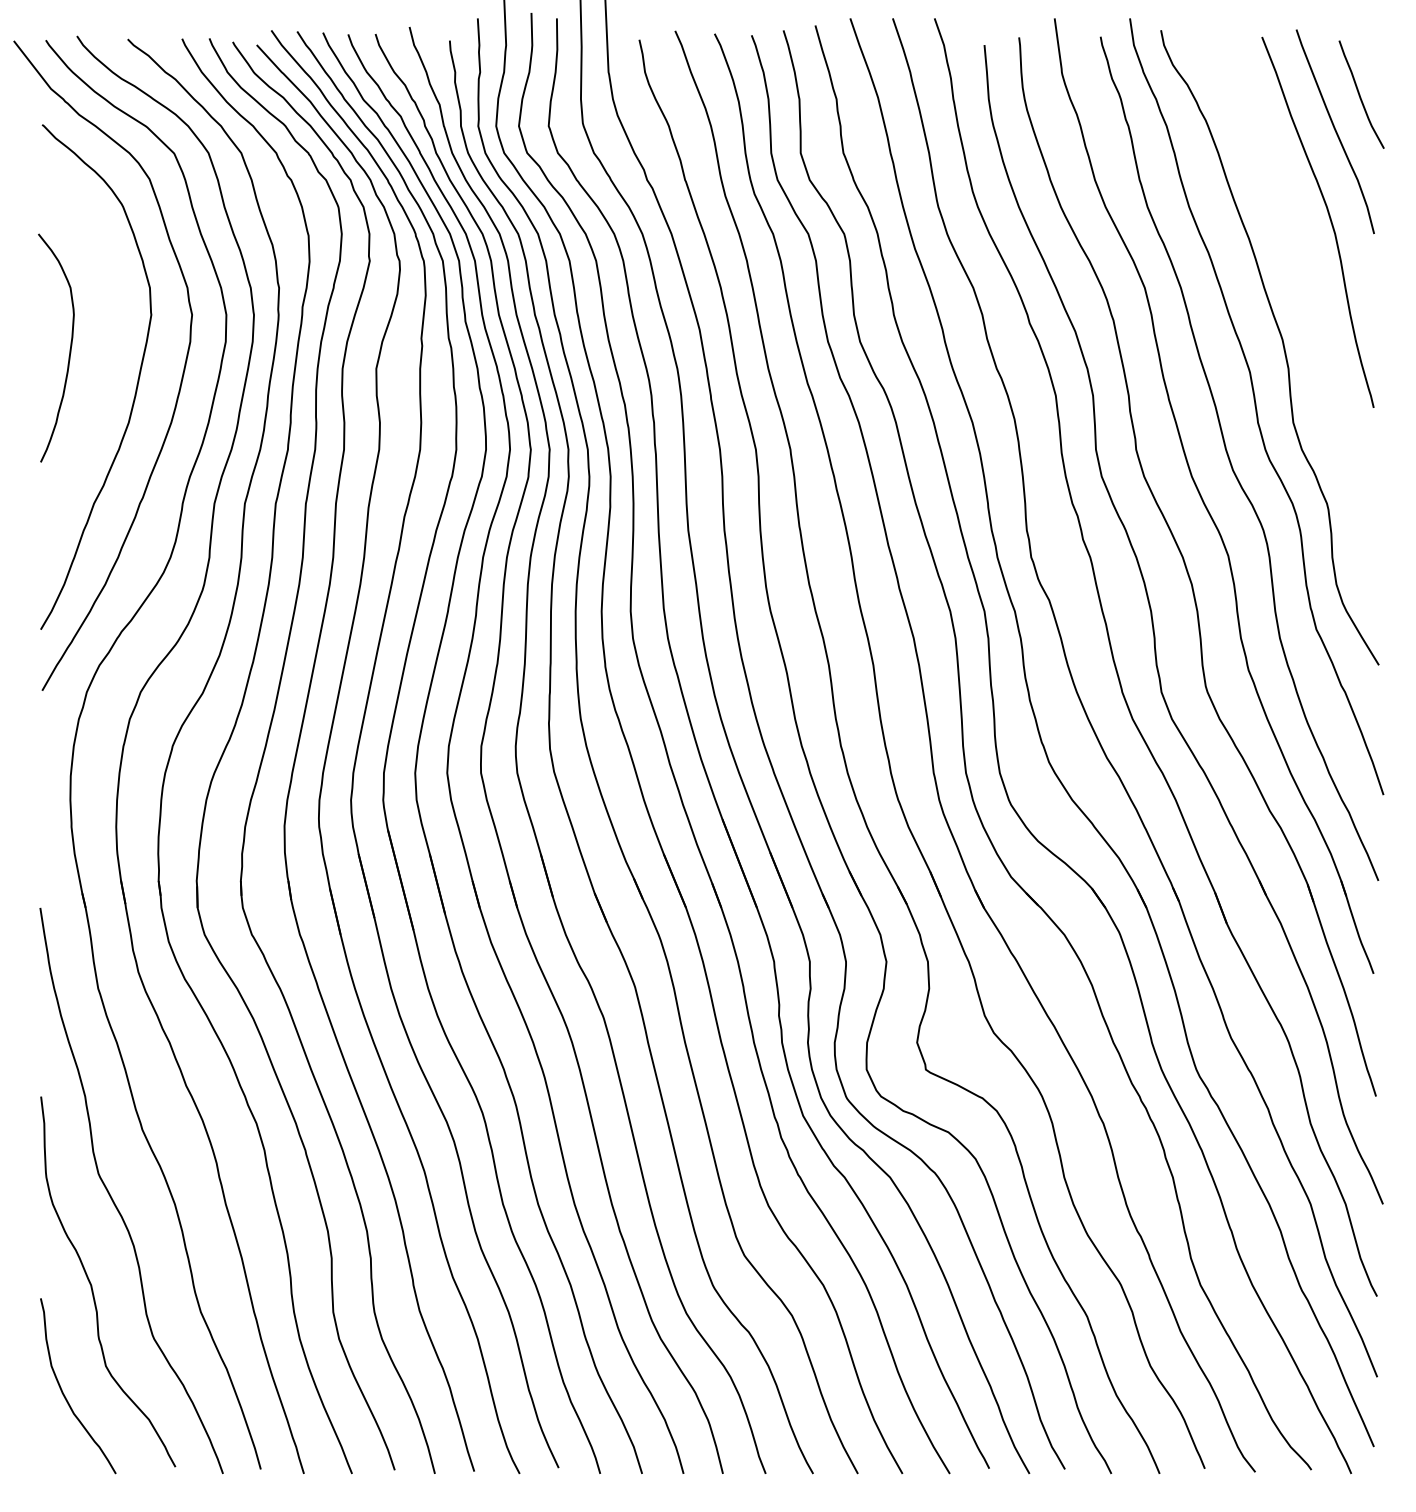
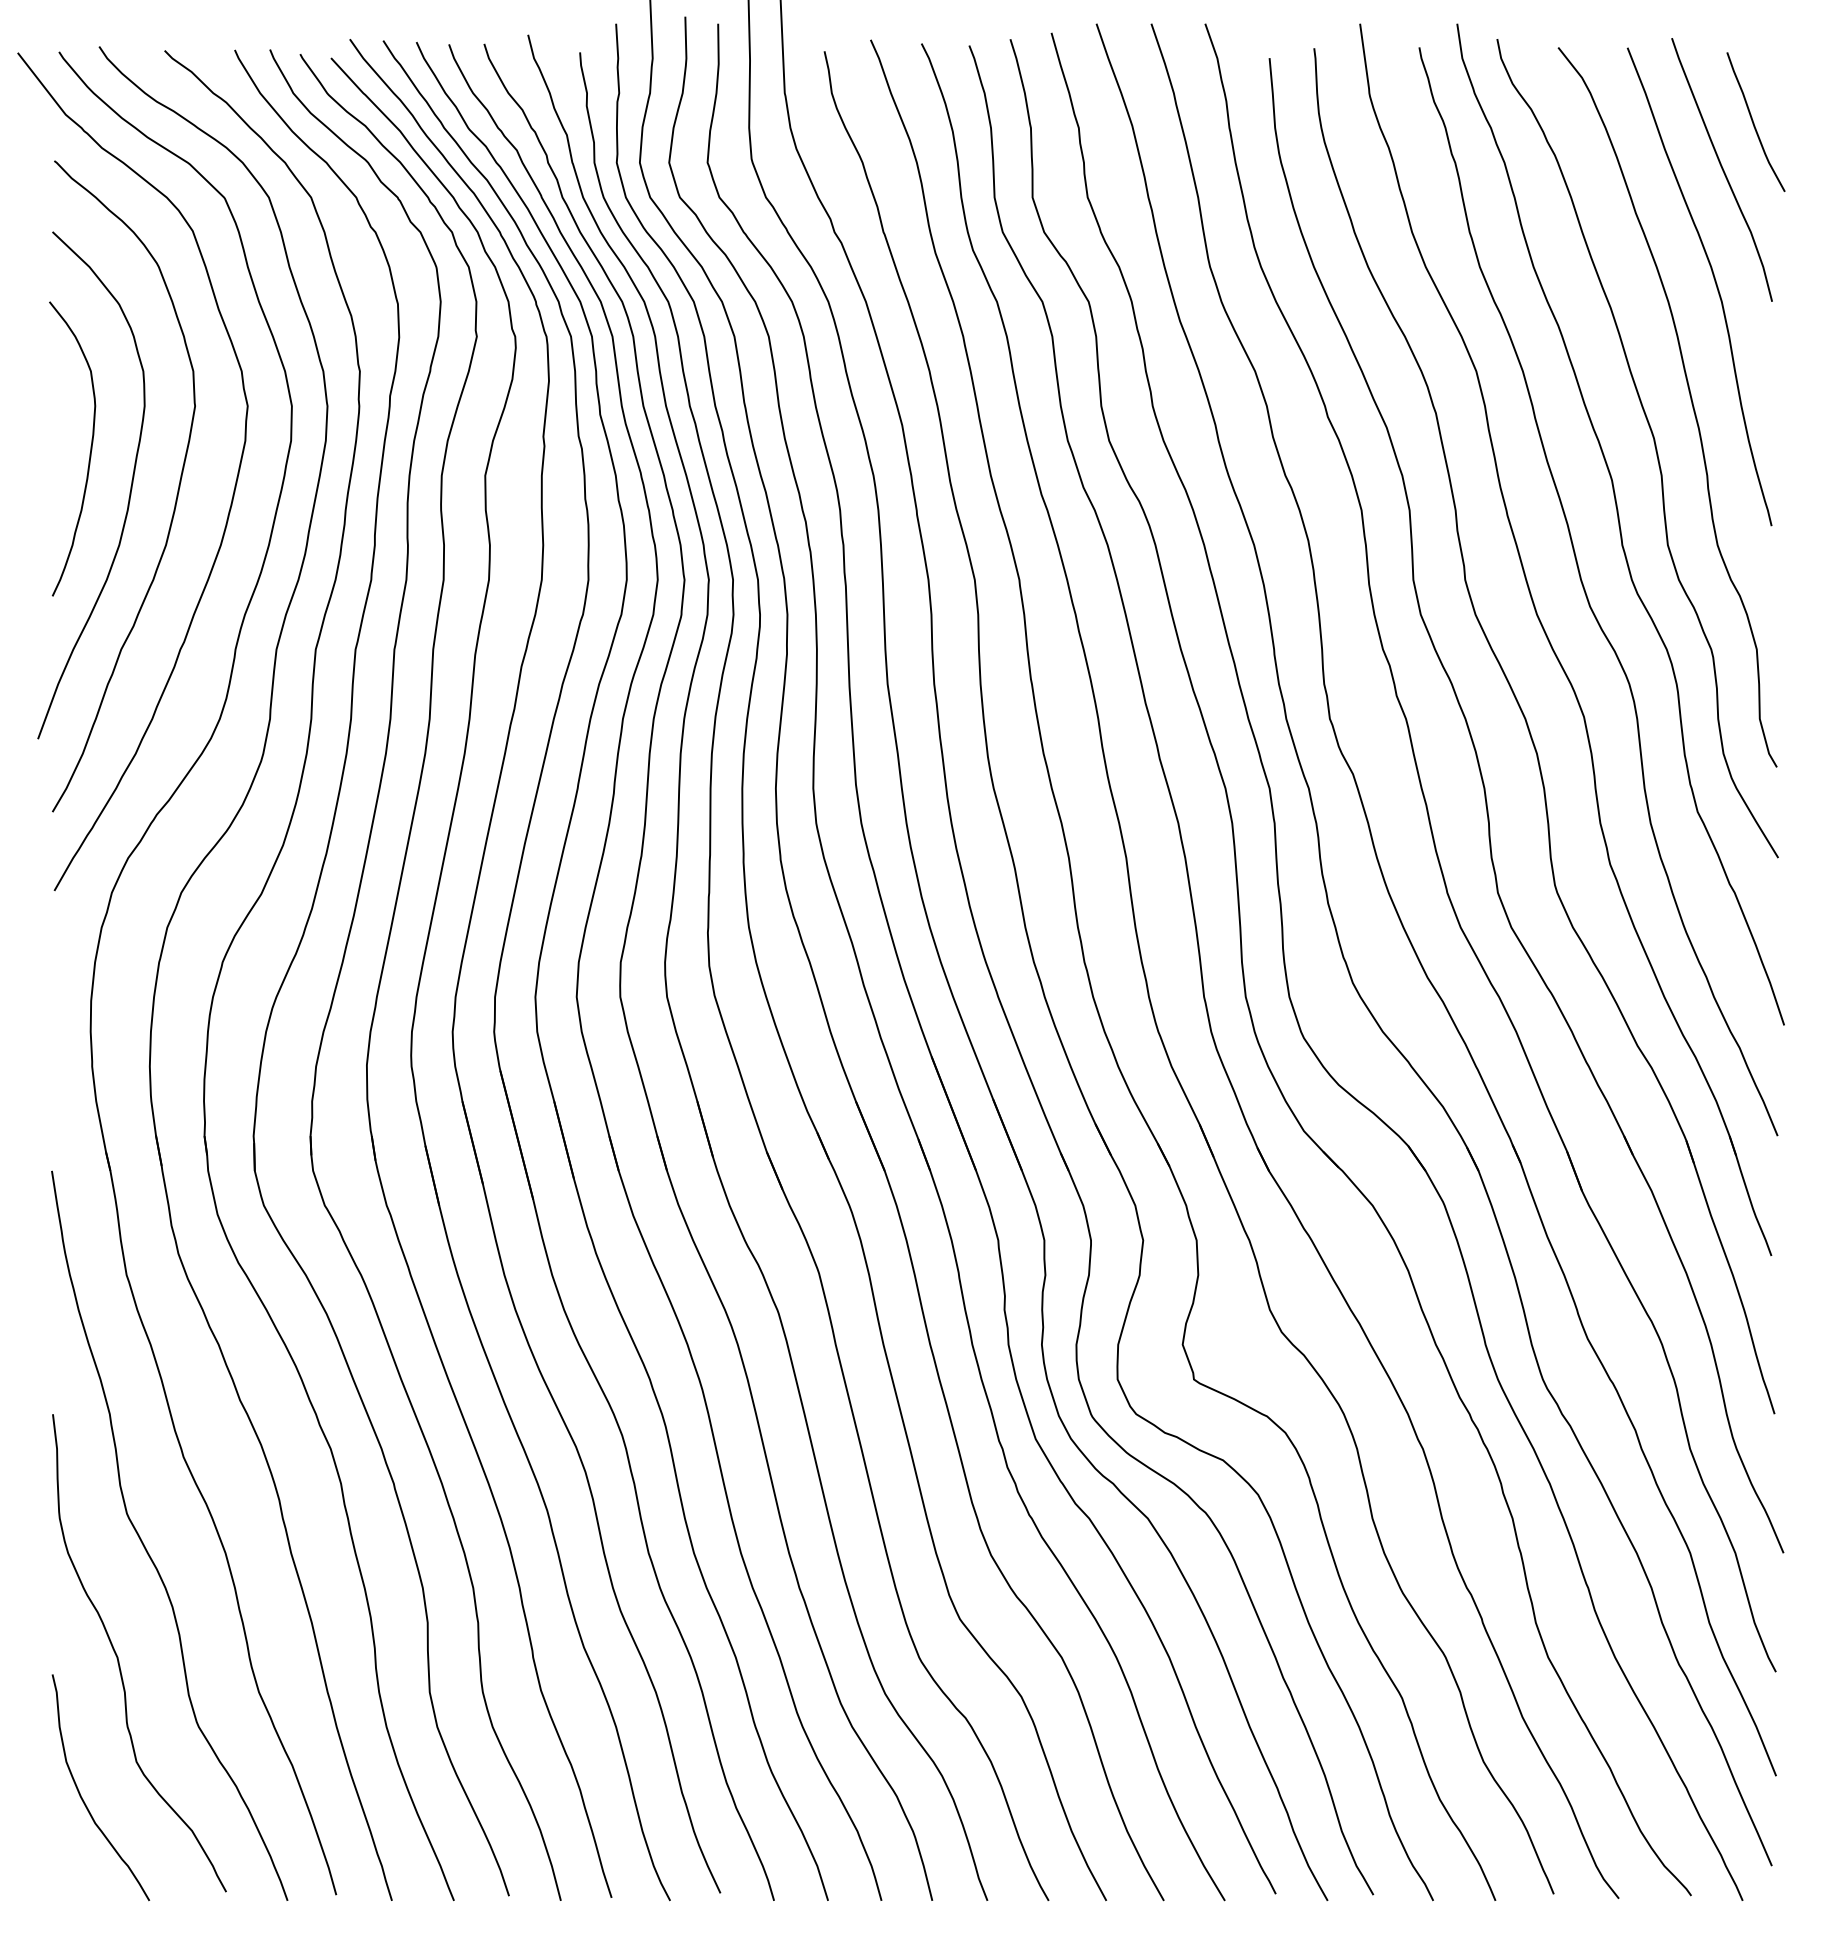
curve: (1310, 310) -> (1690, 400), added
curve: (100, 381) -> (129, 492), added

